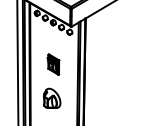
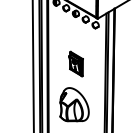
part: (51, 98) -> (73, 104), size x1.43

